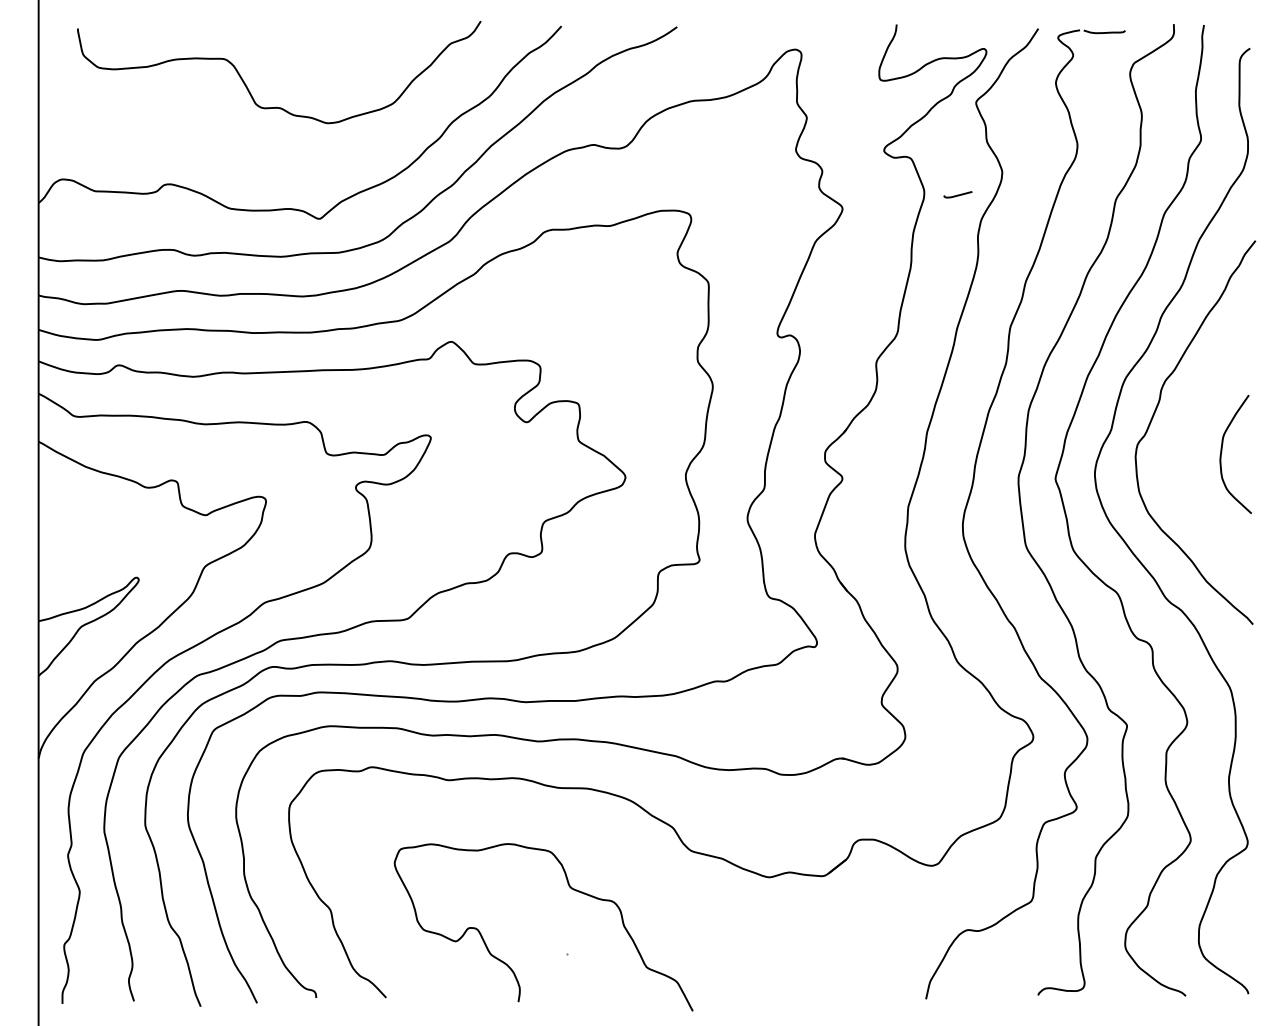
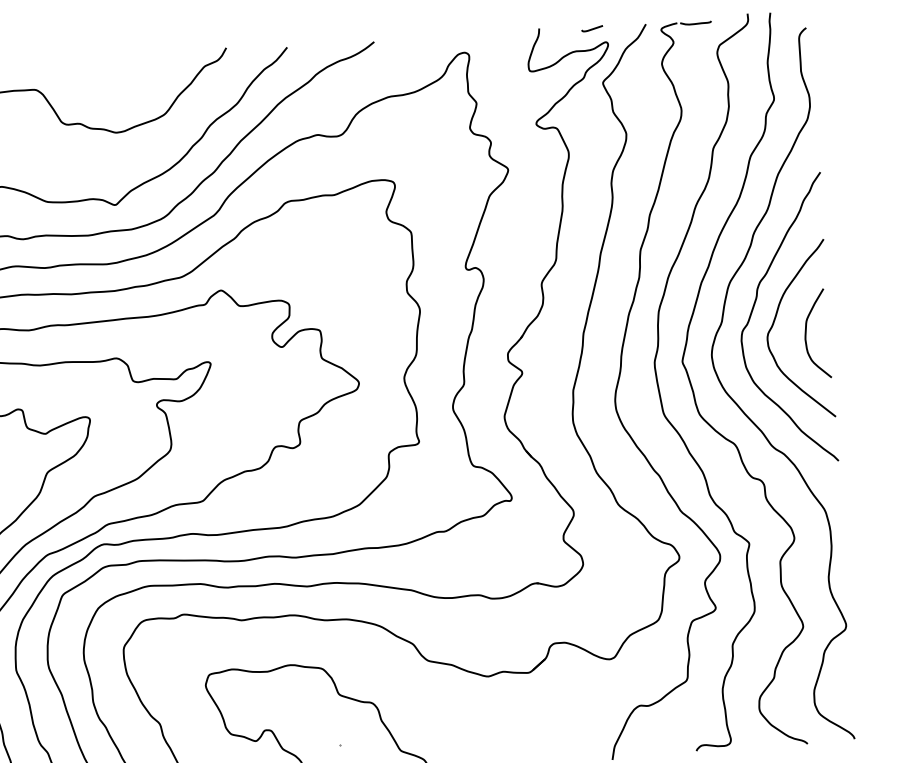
curve: (957, 194) -> (591, 28), moved
curve: (1181, 434) -> (774, 321), added

